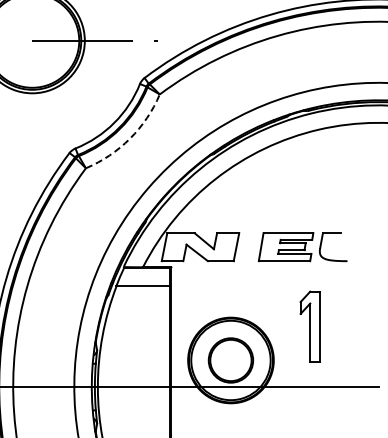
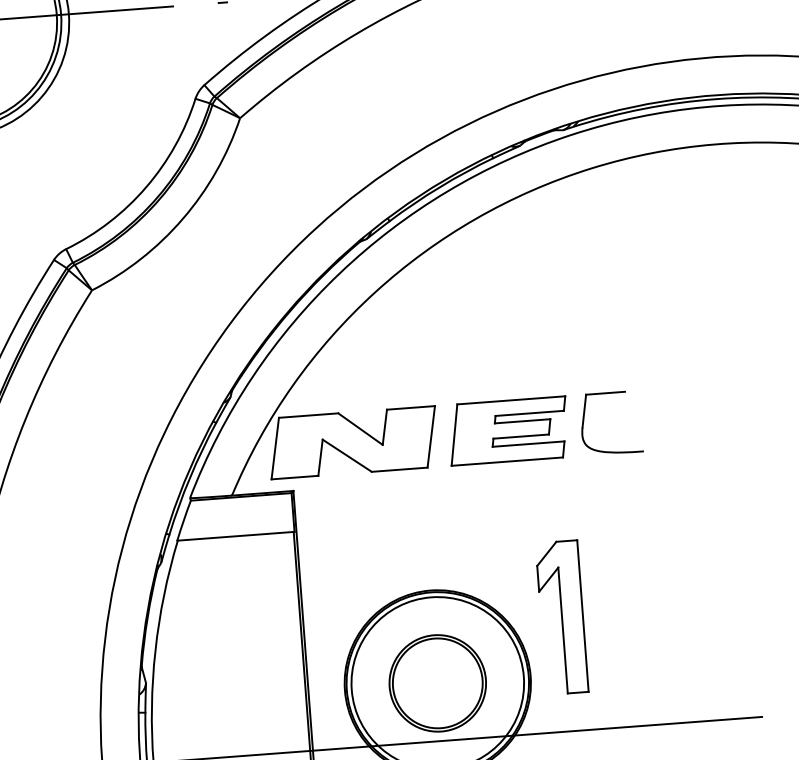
arc: (130, 138) -> (183, 218), dashed -> solid
part: (302, 247) -> (544, 429), moved
part: (309, 326) -> (560, 617), moved

